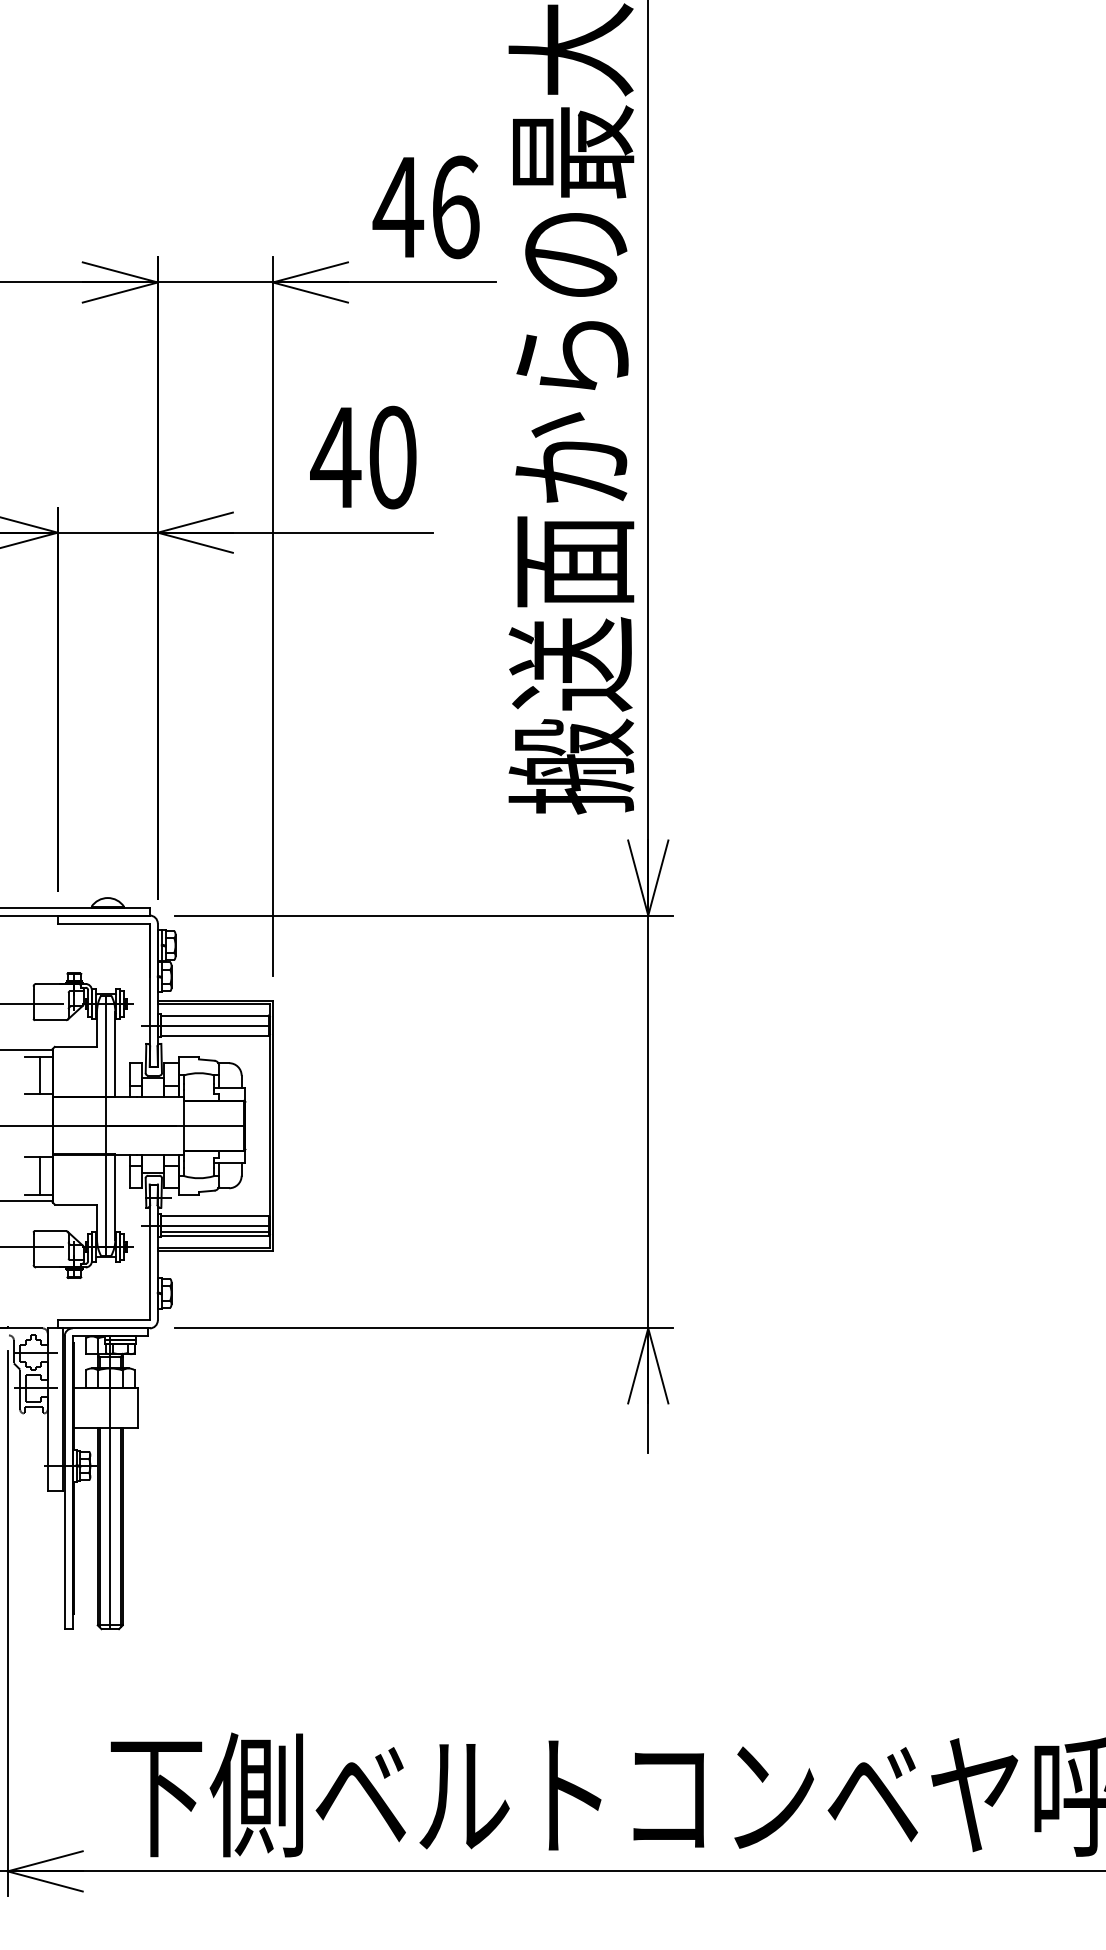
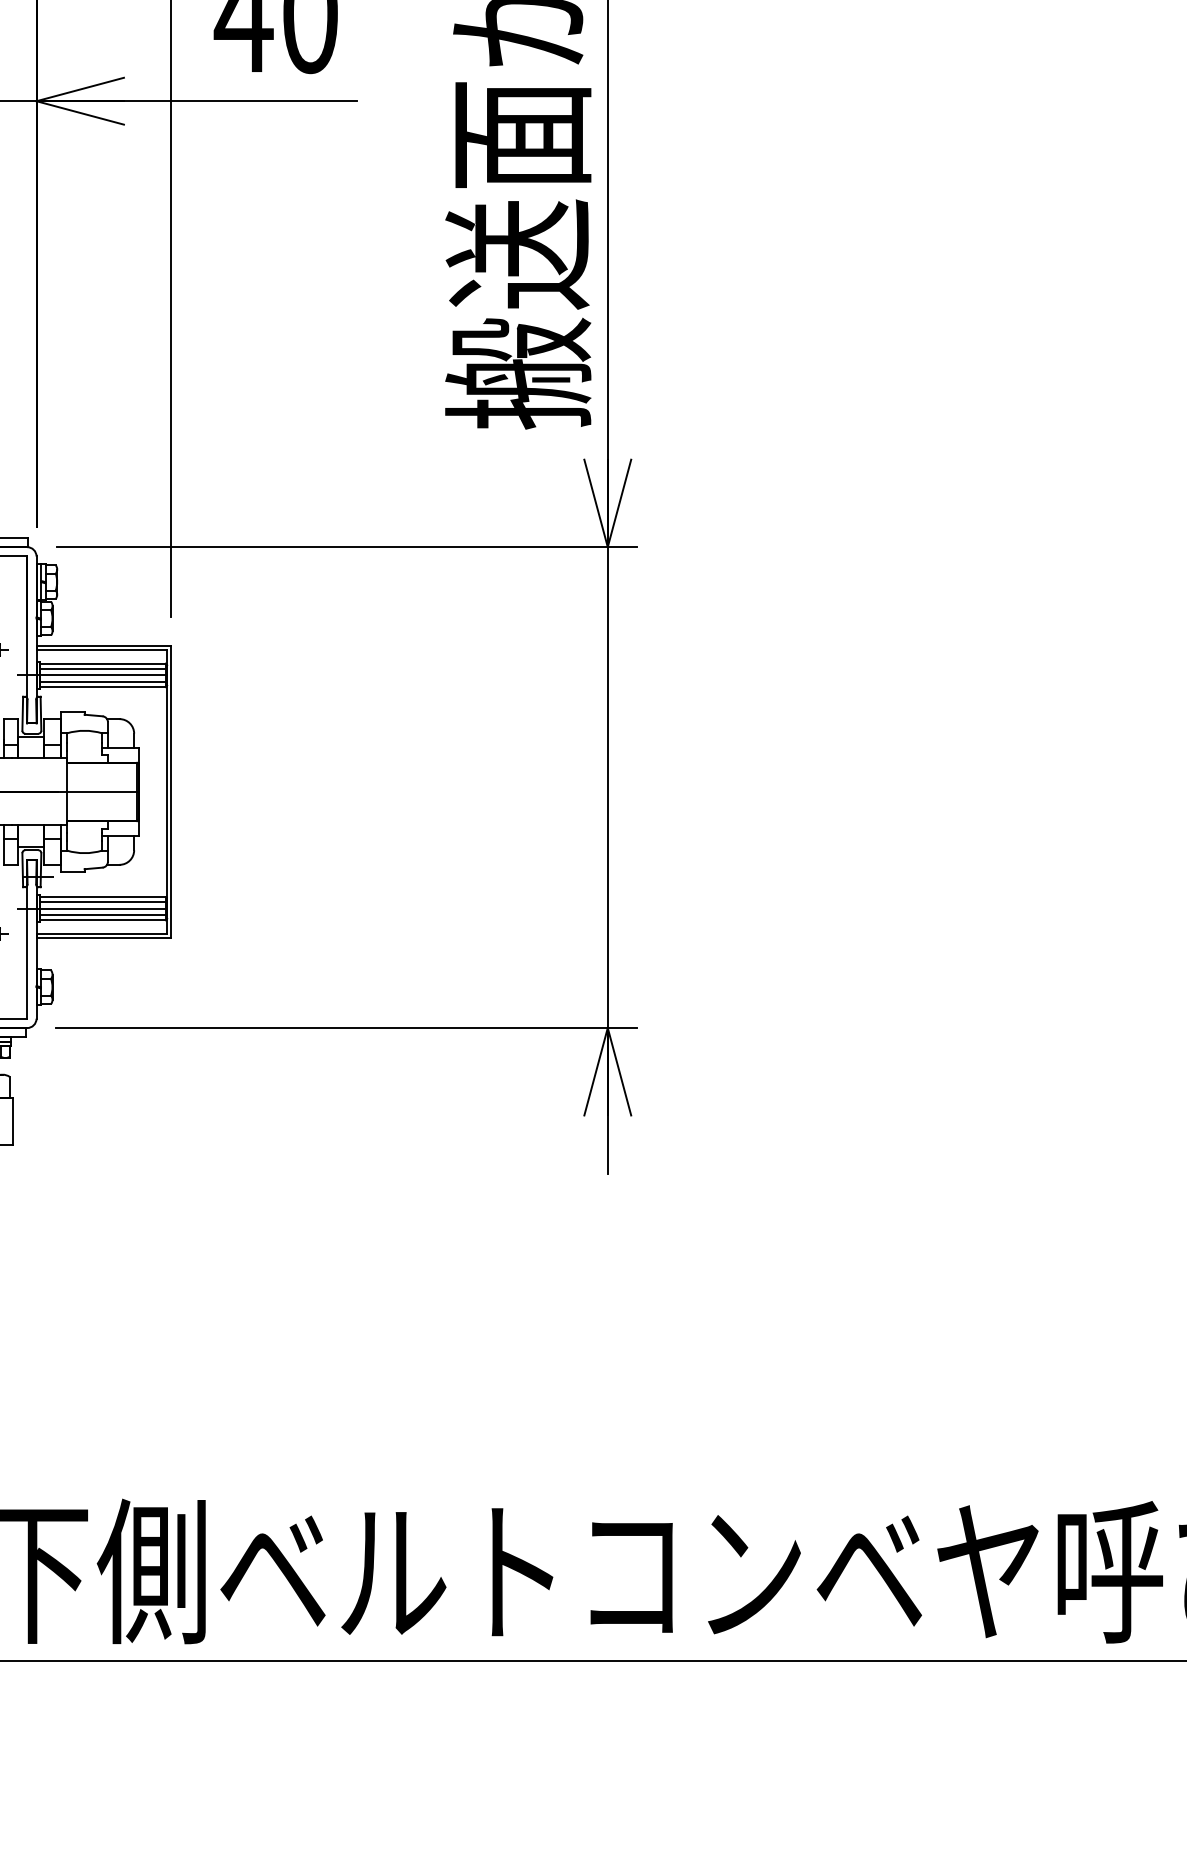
line: (215, 1019) -> (103, 668), added
line: (215, 1031) -> (103, 682), added
line: (215, 1220) -> (103, 902), added

